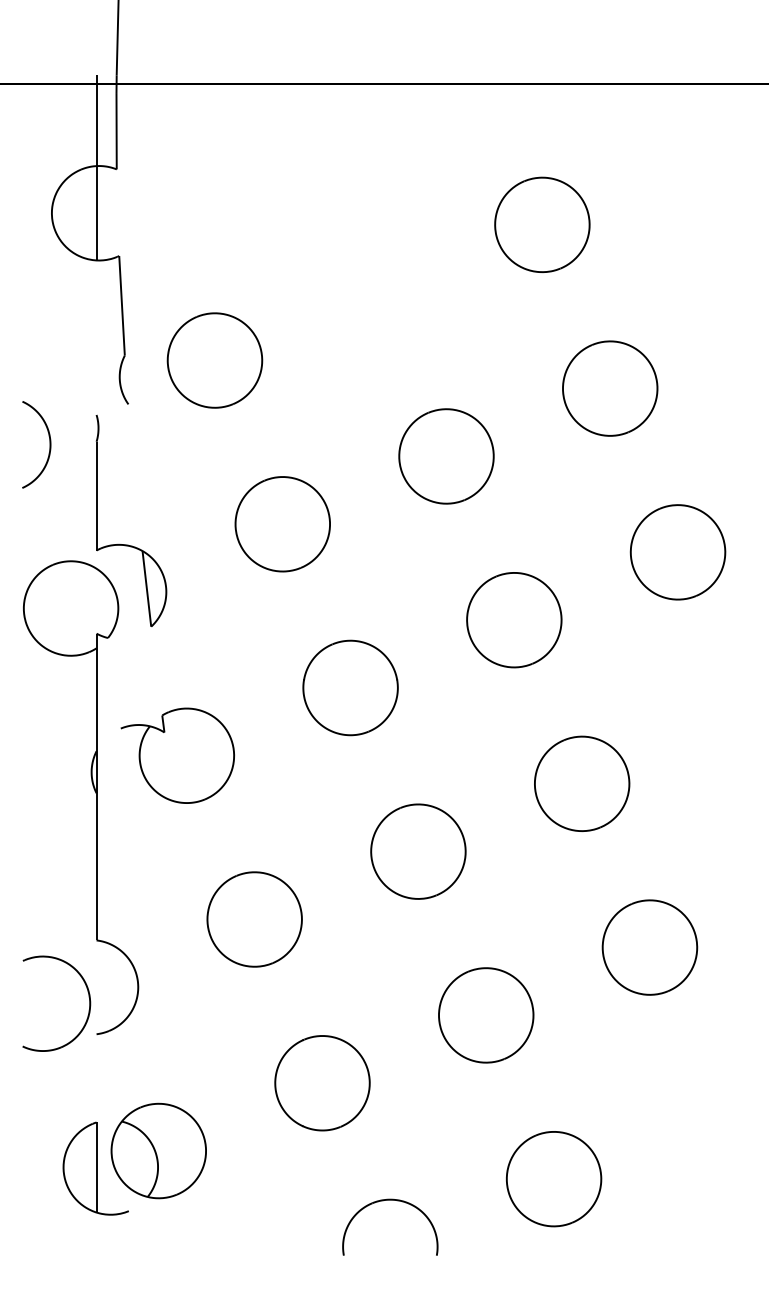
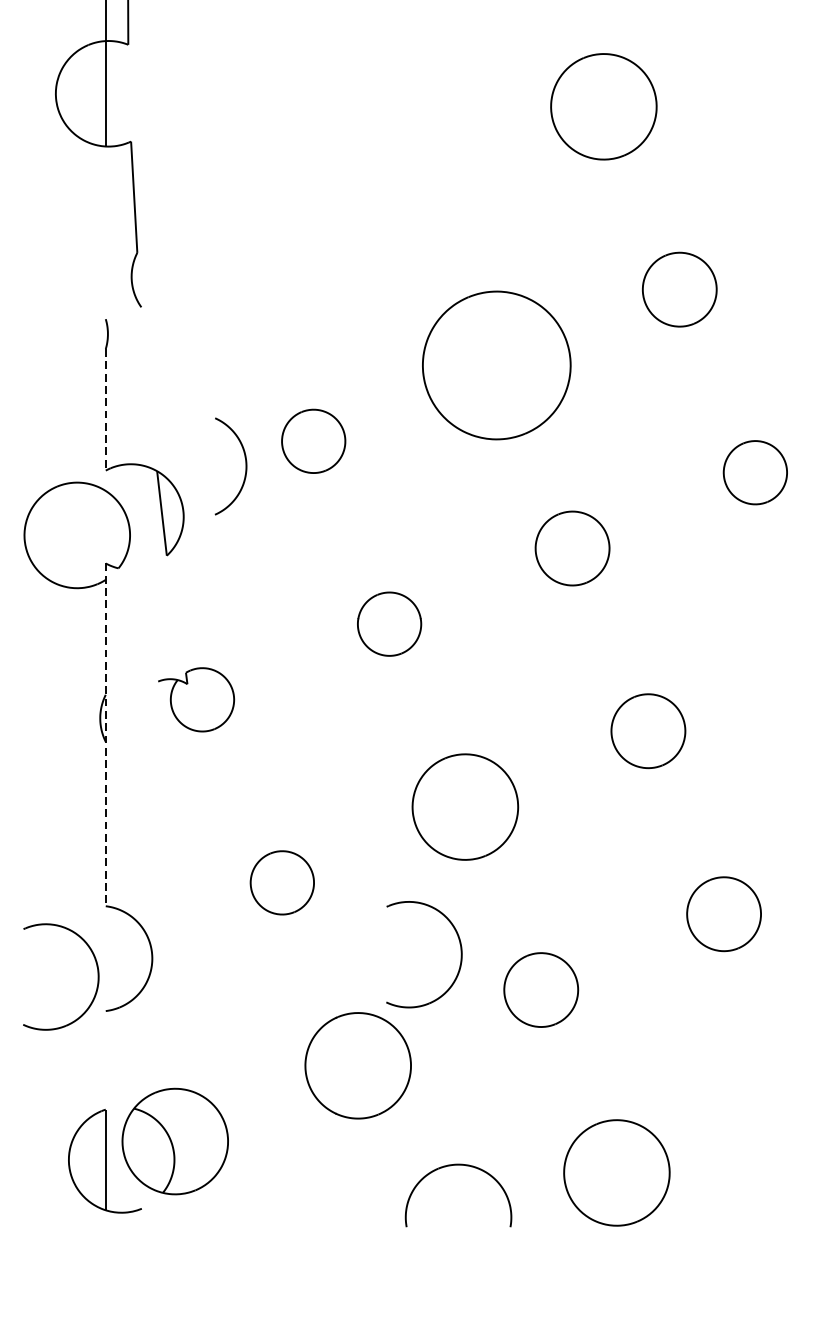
part: (214, 360) -> (237, 258), removed
part: (610, 388) -> (679, 289), size x0.7
curve: (49, 444) -> (245, 466), moved
part: (446, 456) -> (496, 365), size x1.4
line: (96, 496) -> (105, 410), solid -> dashed
part: (282, 524) -> (313, 441), size x0.6
part: (677, 552) -> (754, 472), size x0.6
part: (514, 620) -> (572, 548), size x0.7
part: (350, 687) -> (389, 623), size x0.6
part: (177, 755) -> (196, 699), size x0.6
part: (582, 783) -> (648, 730), size x0.7
line: (96, 787) -> (105, 735), solid -> dashed
part: (254, 919) -> (282, 882), size x0.6
part: (649, 947) -> (723, 914), size x0.7
part: (413, 977) -> (459, 947), added
part: (486, 1015) -> (541, 990), size x0.7
part: (383, 1201) -> (450, 1166), moved

